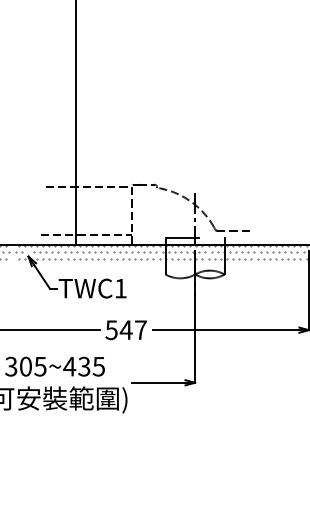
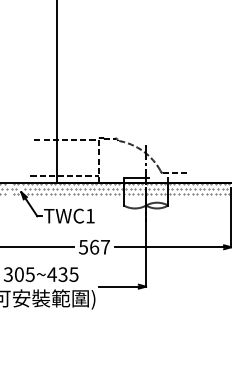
text: (126, 329) -> (94, 246), 547 -> 567

